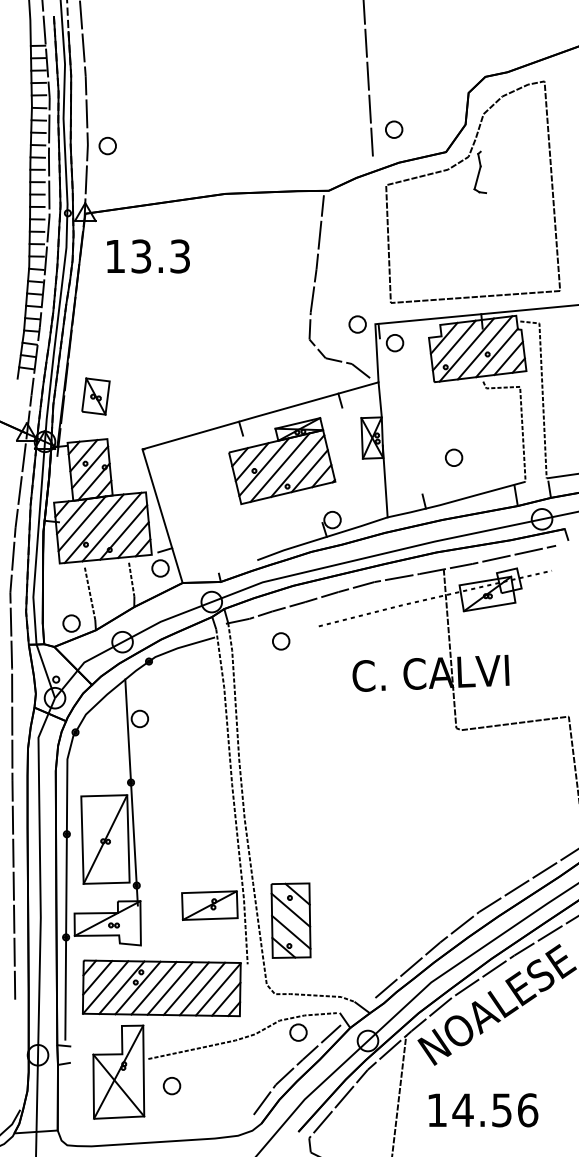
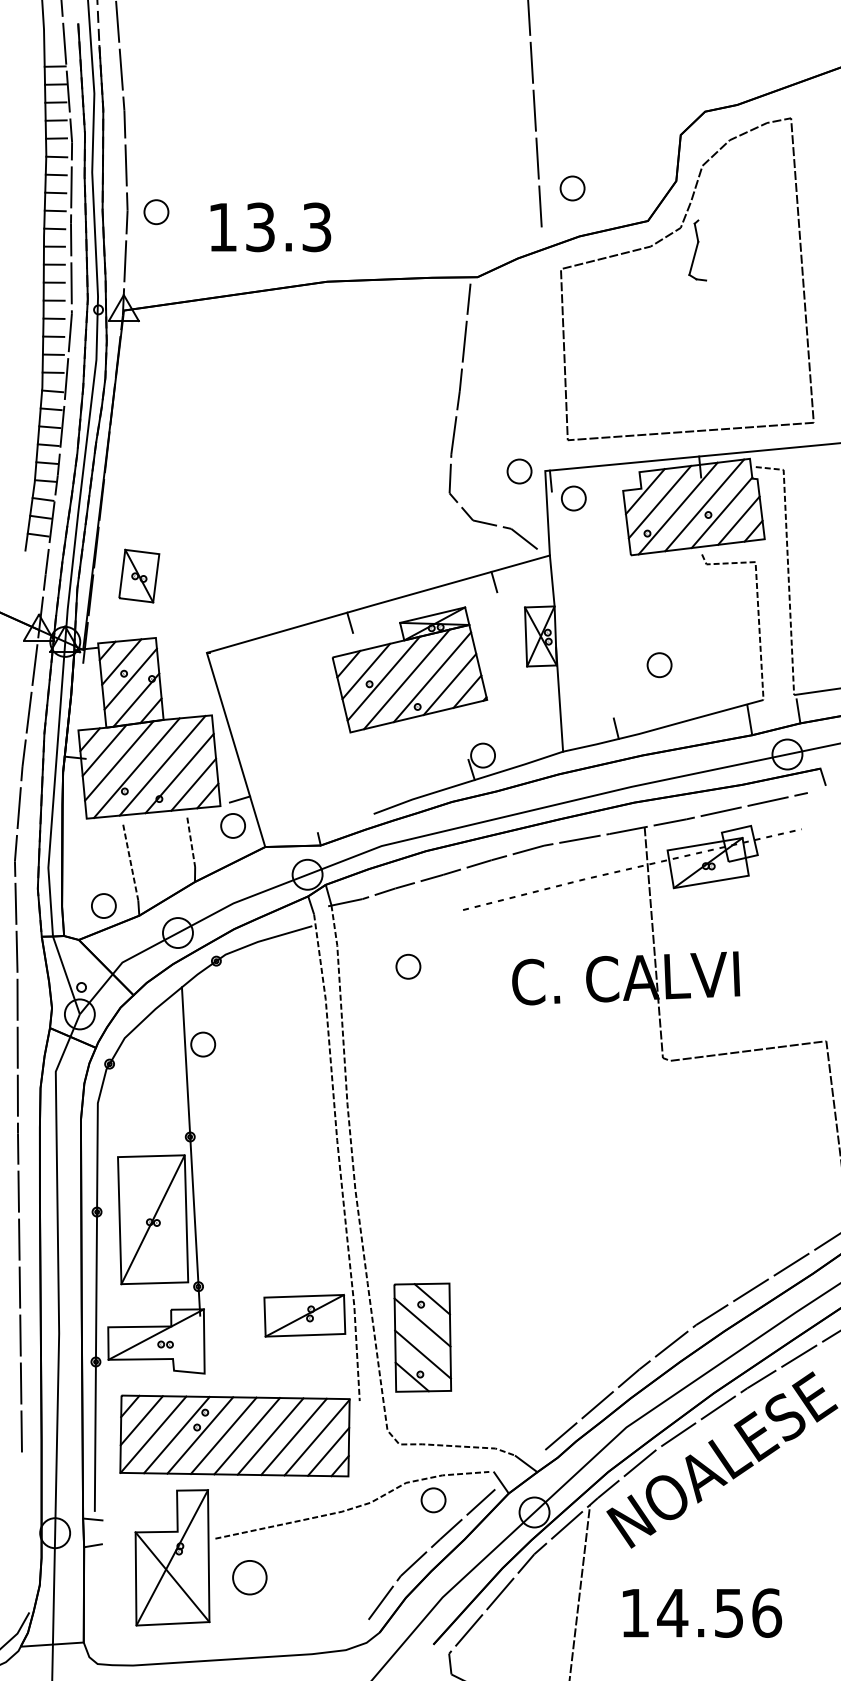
text: (148, 256) -> (270, 227), moved
part: (281, 641) -> (408, 966), moved
part: (171, 1086) -> (249, 1578), size x1.4

